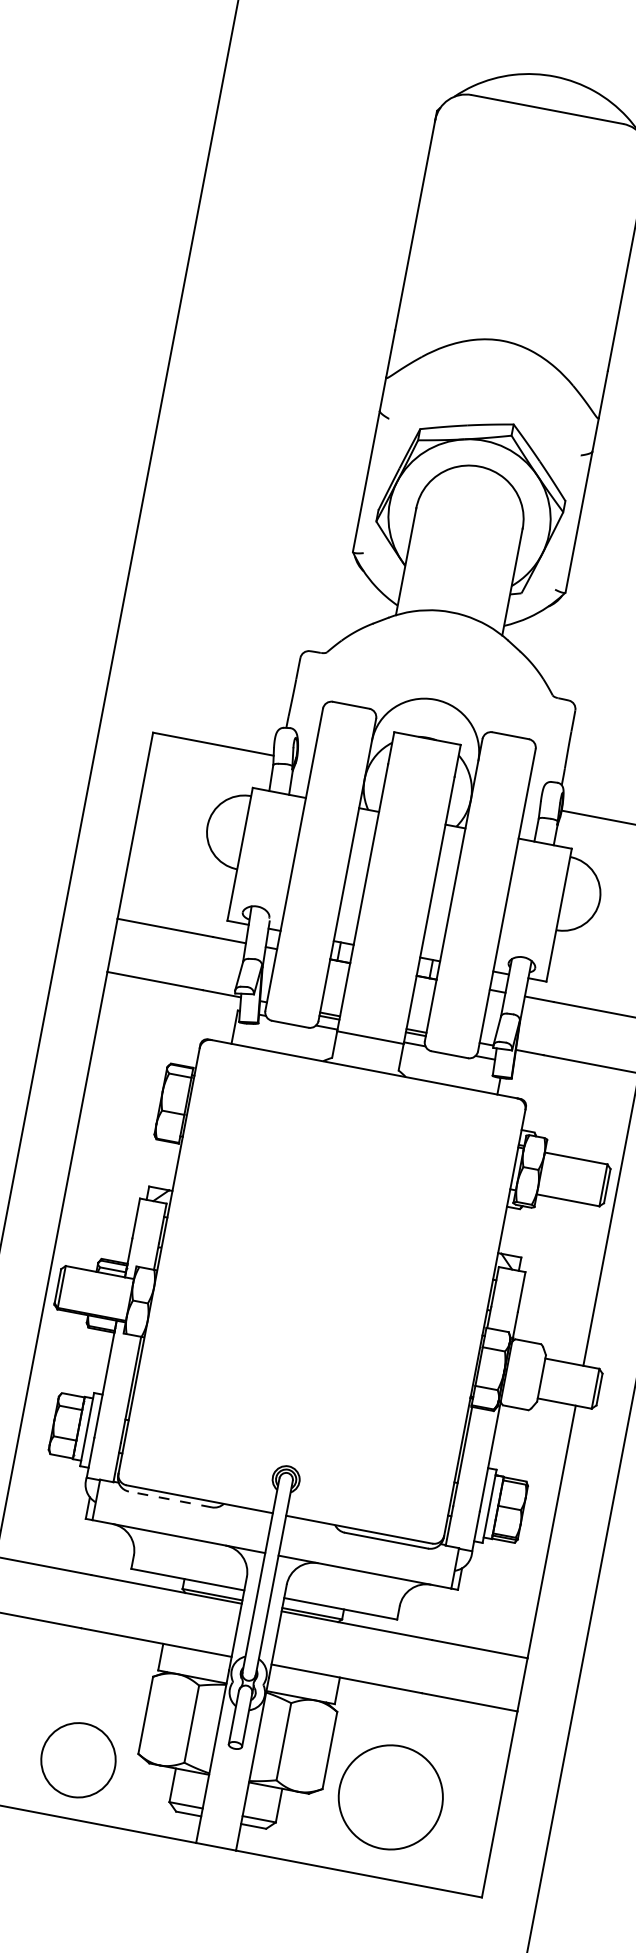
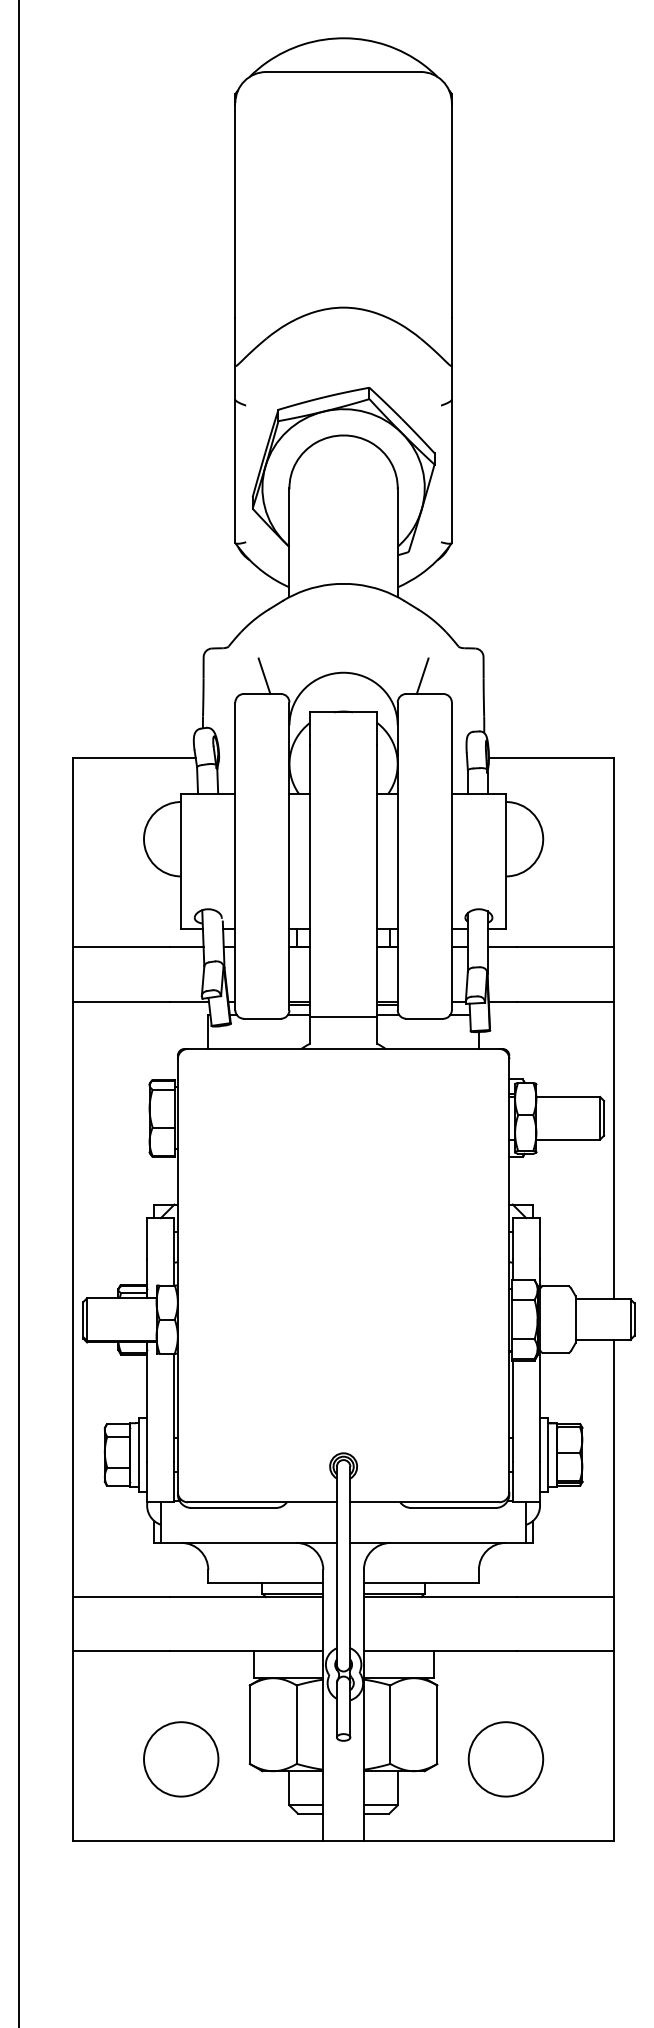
line: (356, 688) -> (264, 676), added
line: (511, 718) -> (422, 676), added
line: (170, 1498) -> (233, 1507), dashed -> solid
circle: (78, 1760) -> (181, 1759), moved
circle: (390, 1797) -> (505, 1759), size x0.71

